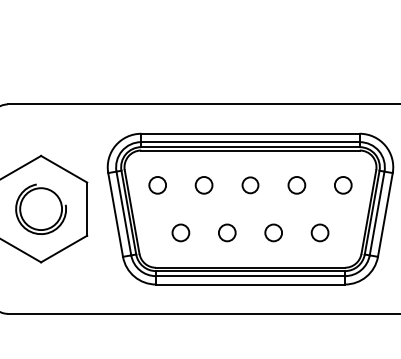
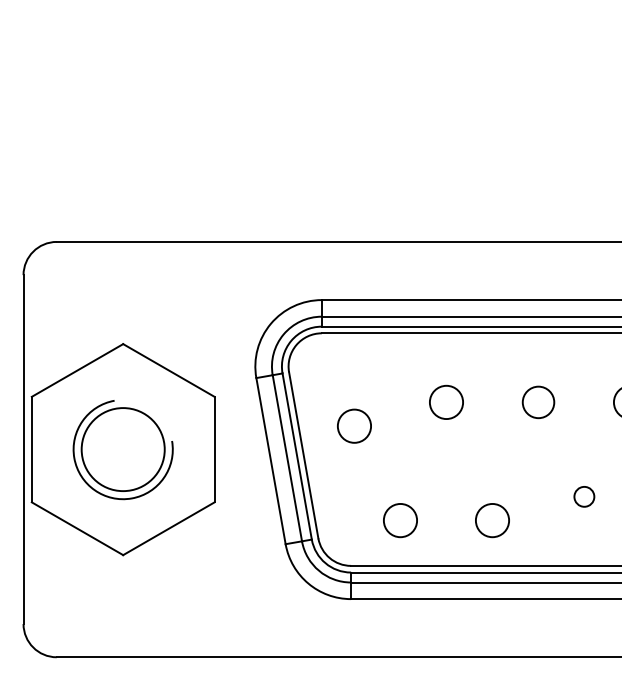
circle: (157, 185) -> (354, 426), moved
circle: (180, 232) -> (399, 519), moved
circle: (227, 232) -> (492, 519), moved
circle: (273, 232) -> (584, 495), size x0.6

